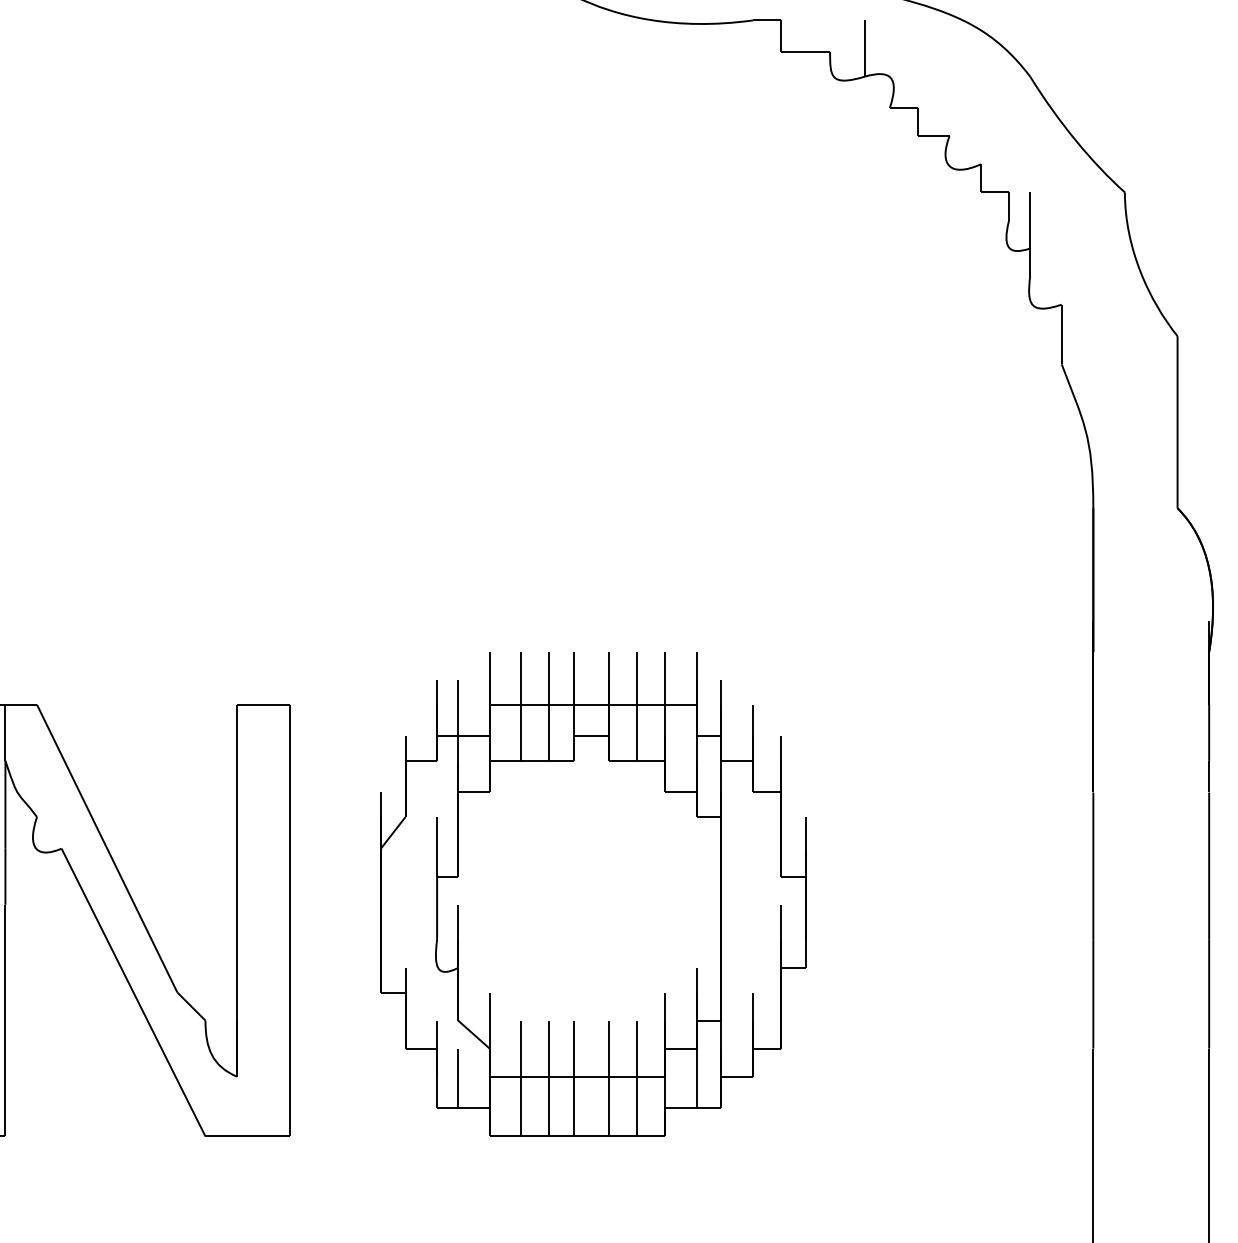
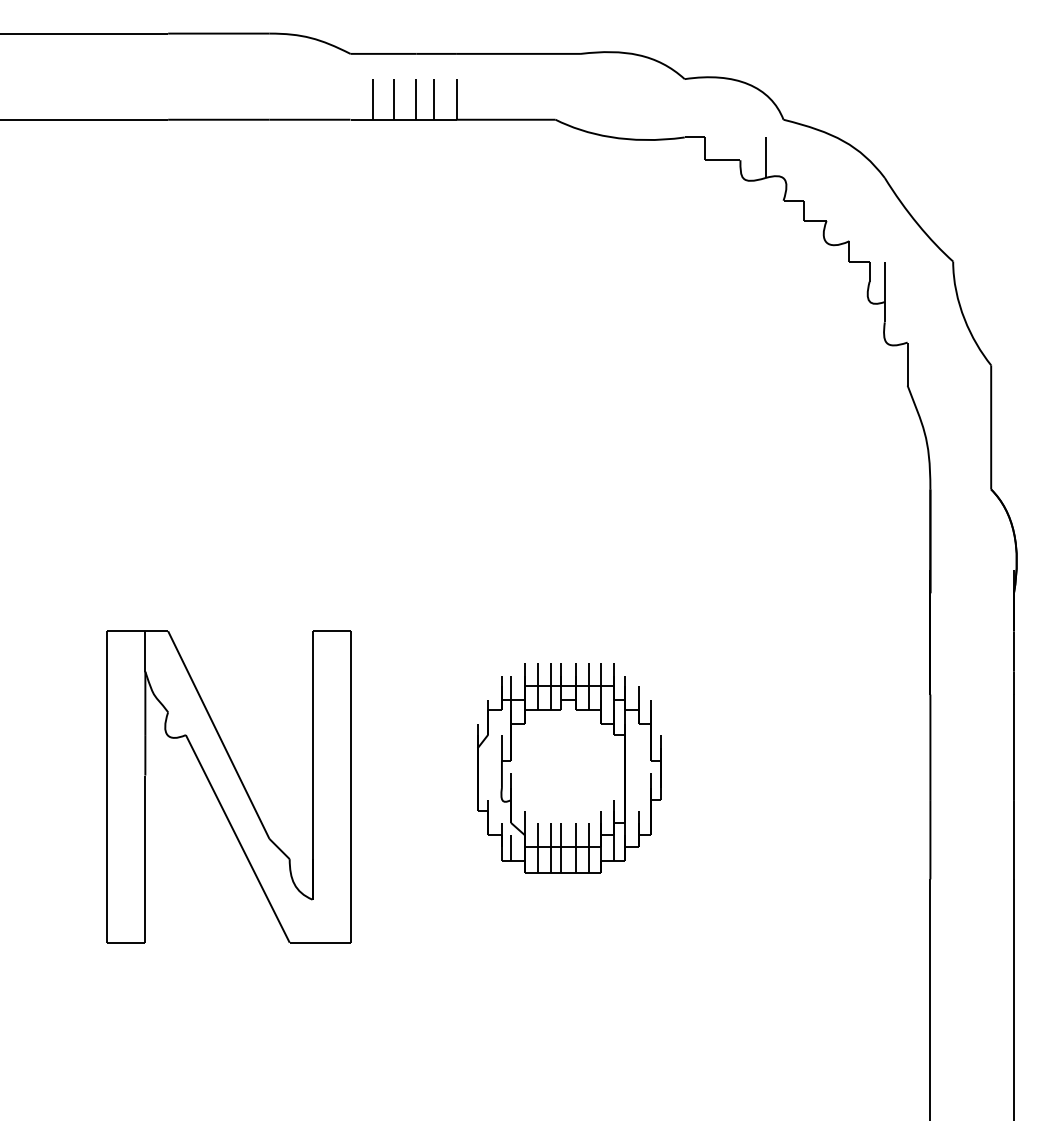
part: (593, 894) -> (569, 768), size x0.6

